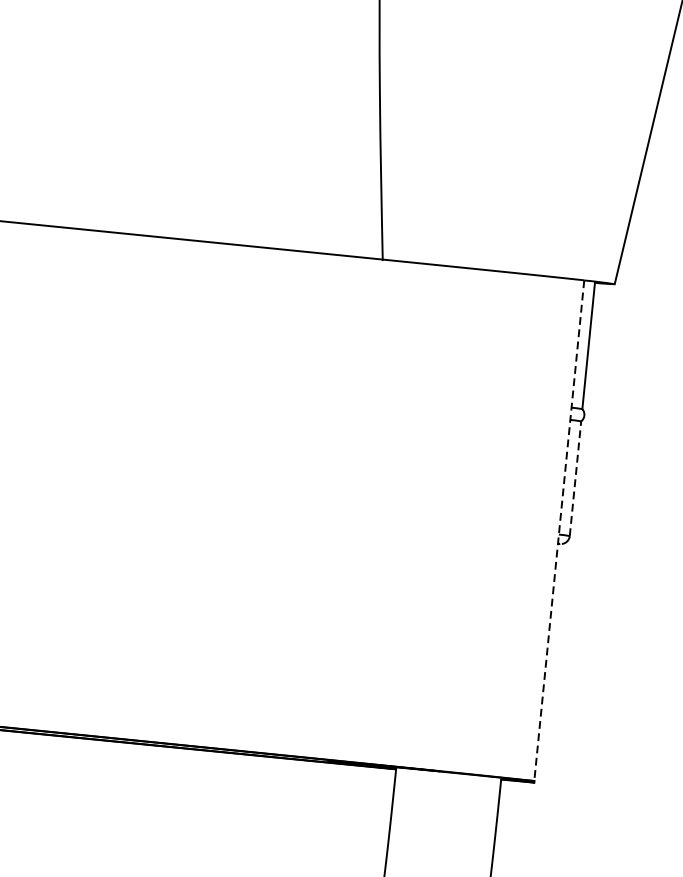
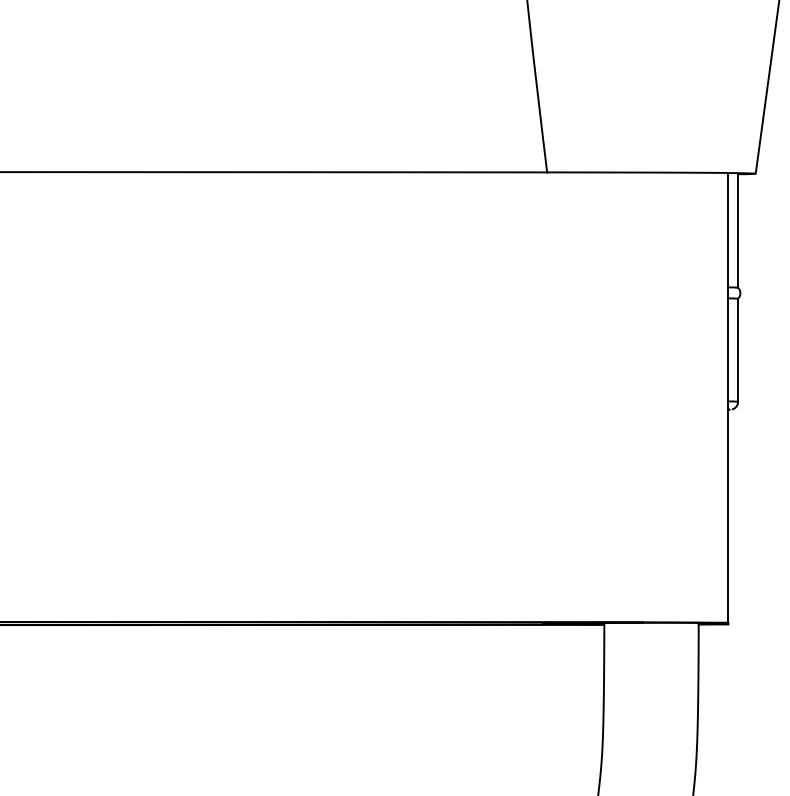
line: (575, 479) -> (738, 350), dashed -> solid
line: (559, 530) -> (728, 397), dashed -> solid

